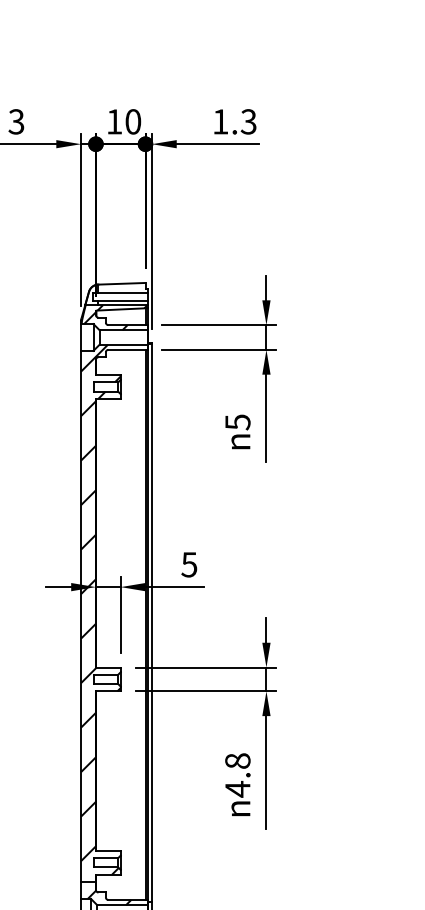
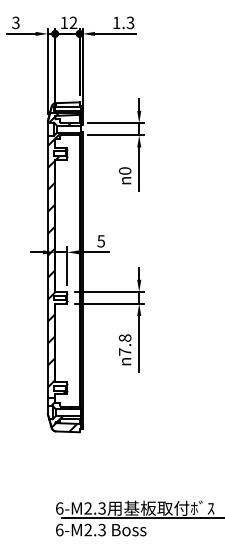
text: (133, 121) -> (73, 22), 10 -> 12
text: (236, 421) -> (124, 170), 5 -> 0
text: (238, 790) -> (125, 352), 4.8 -> 7.8

